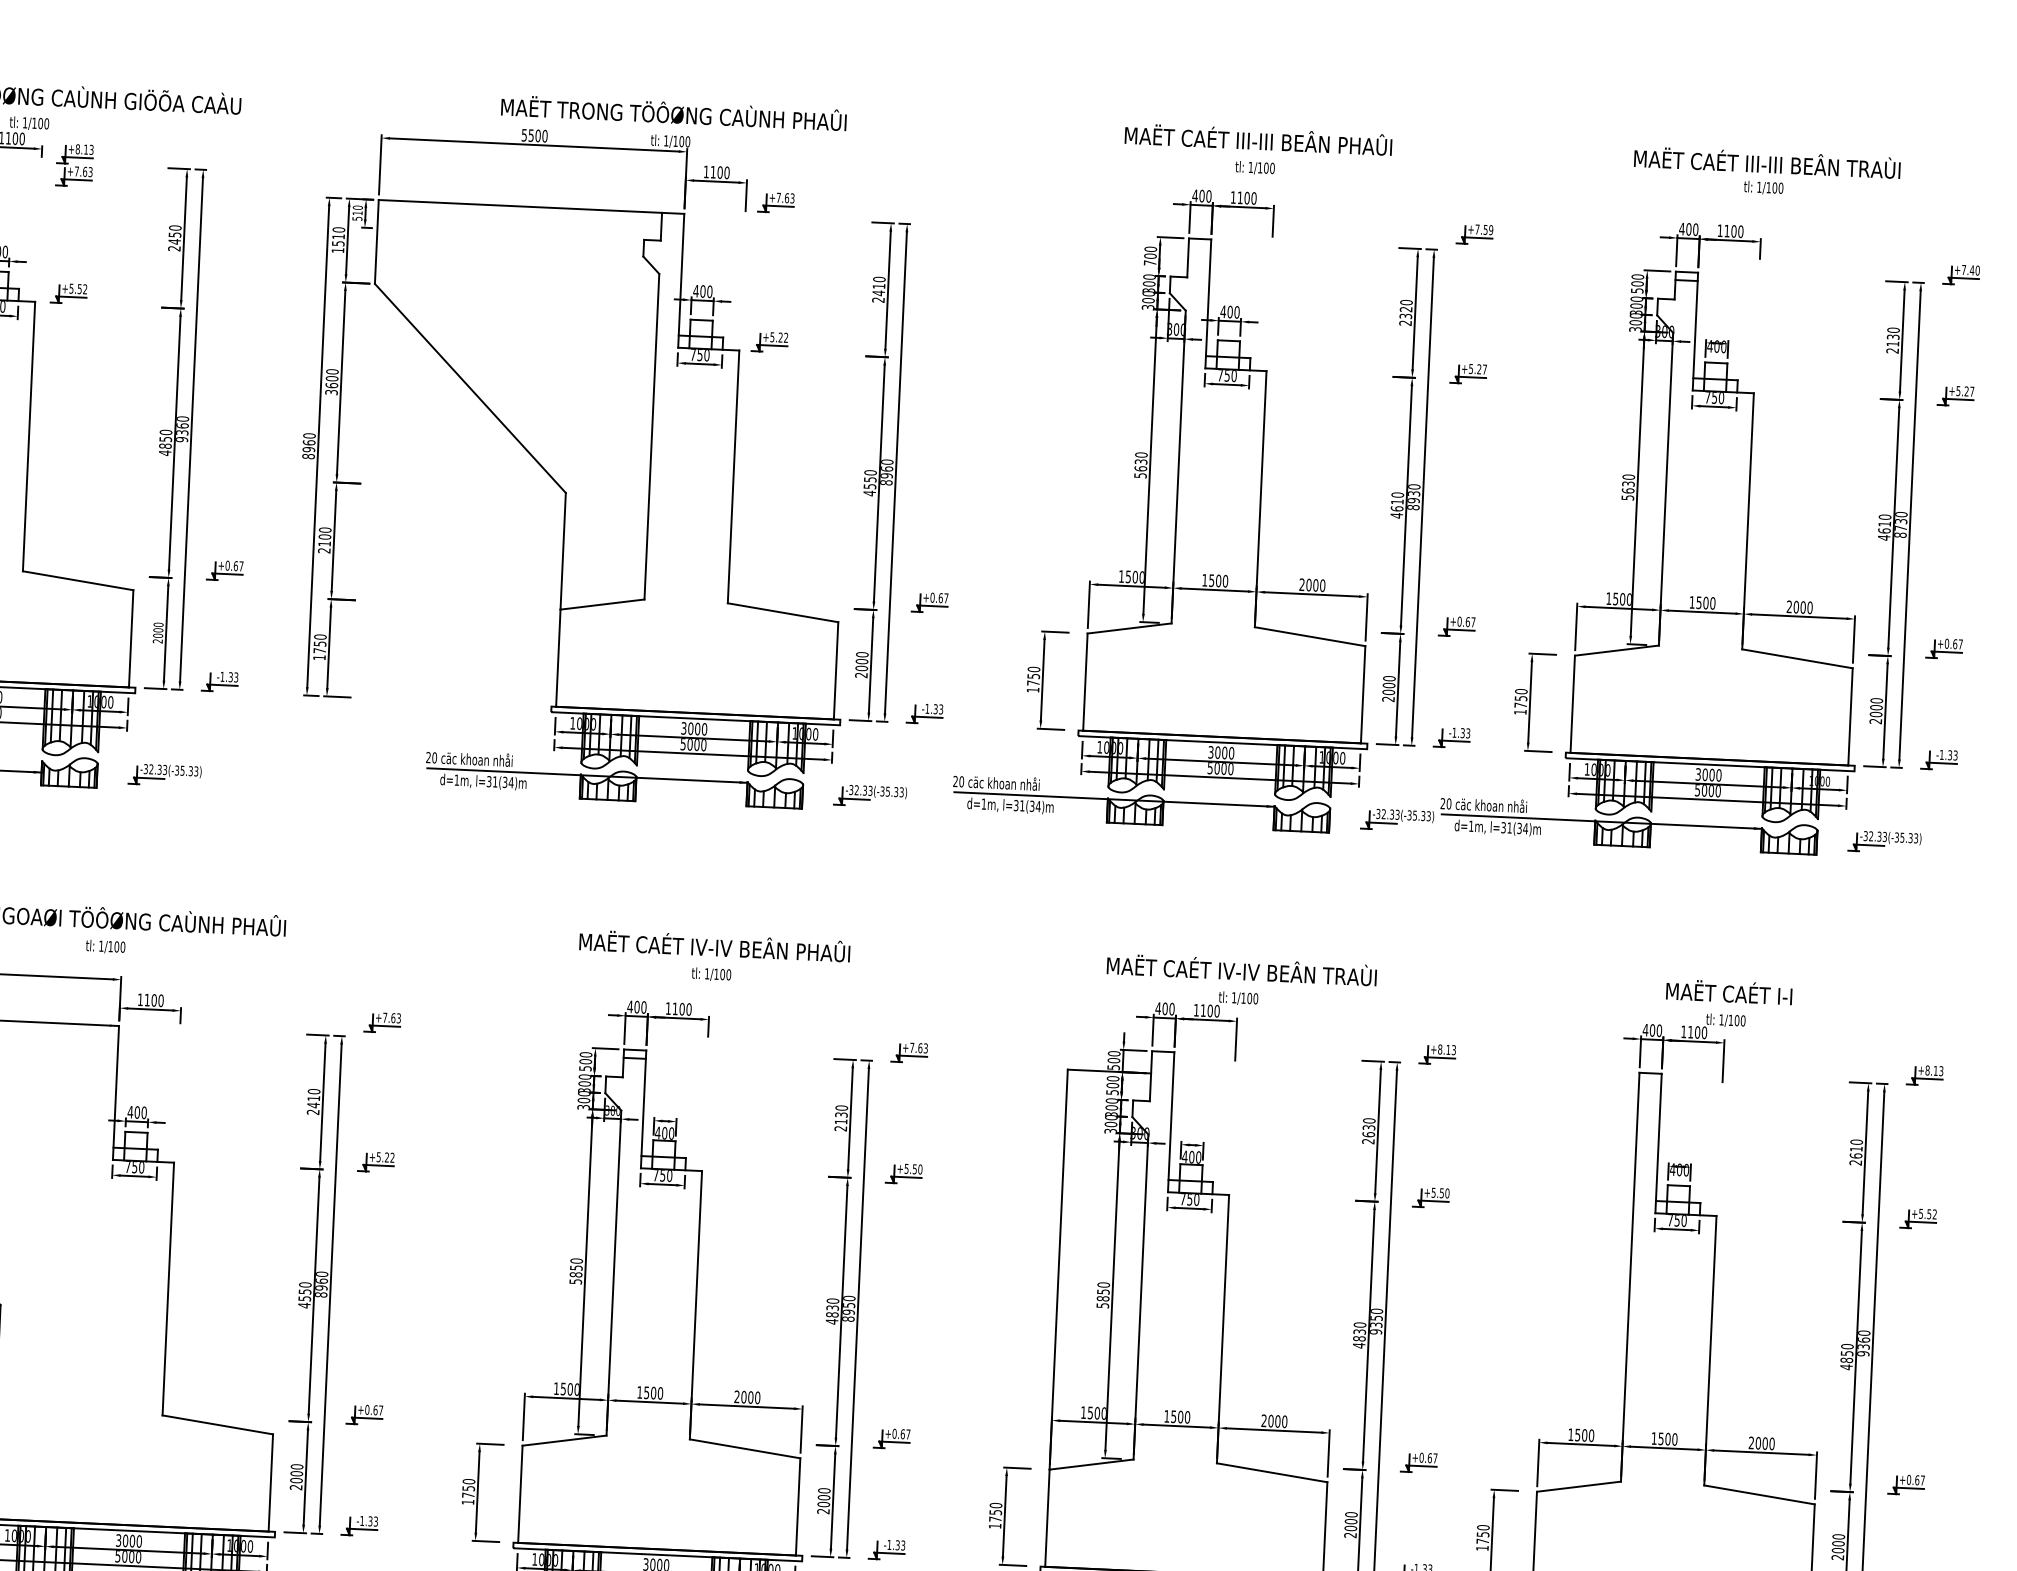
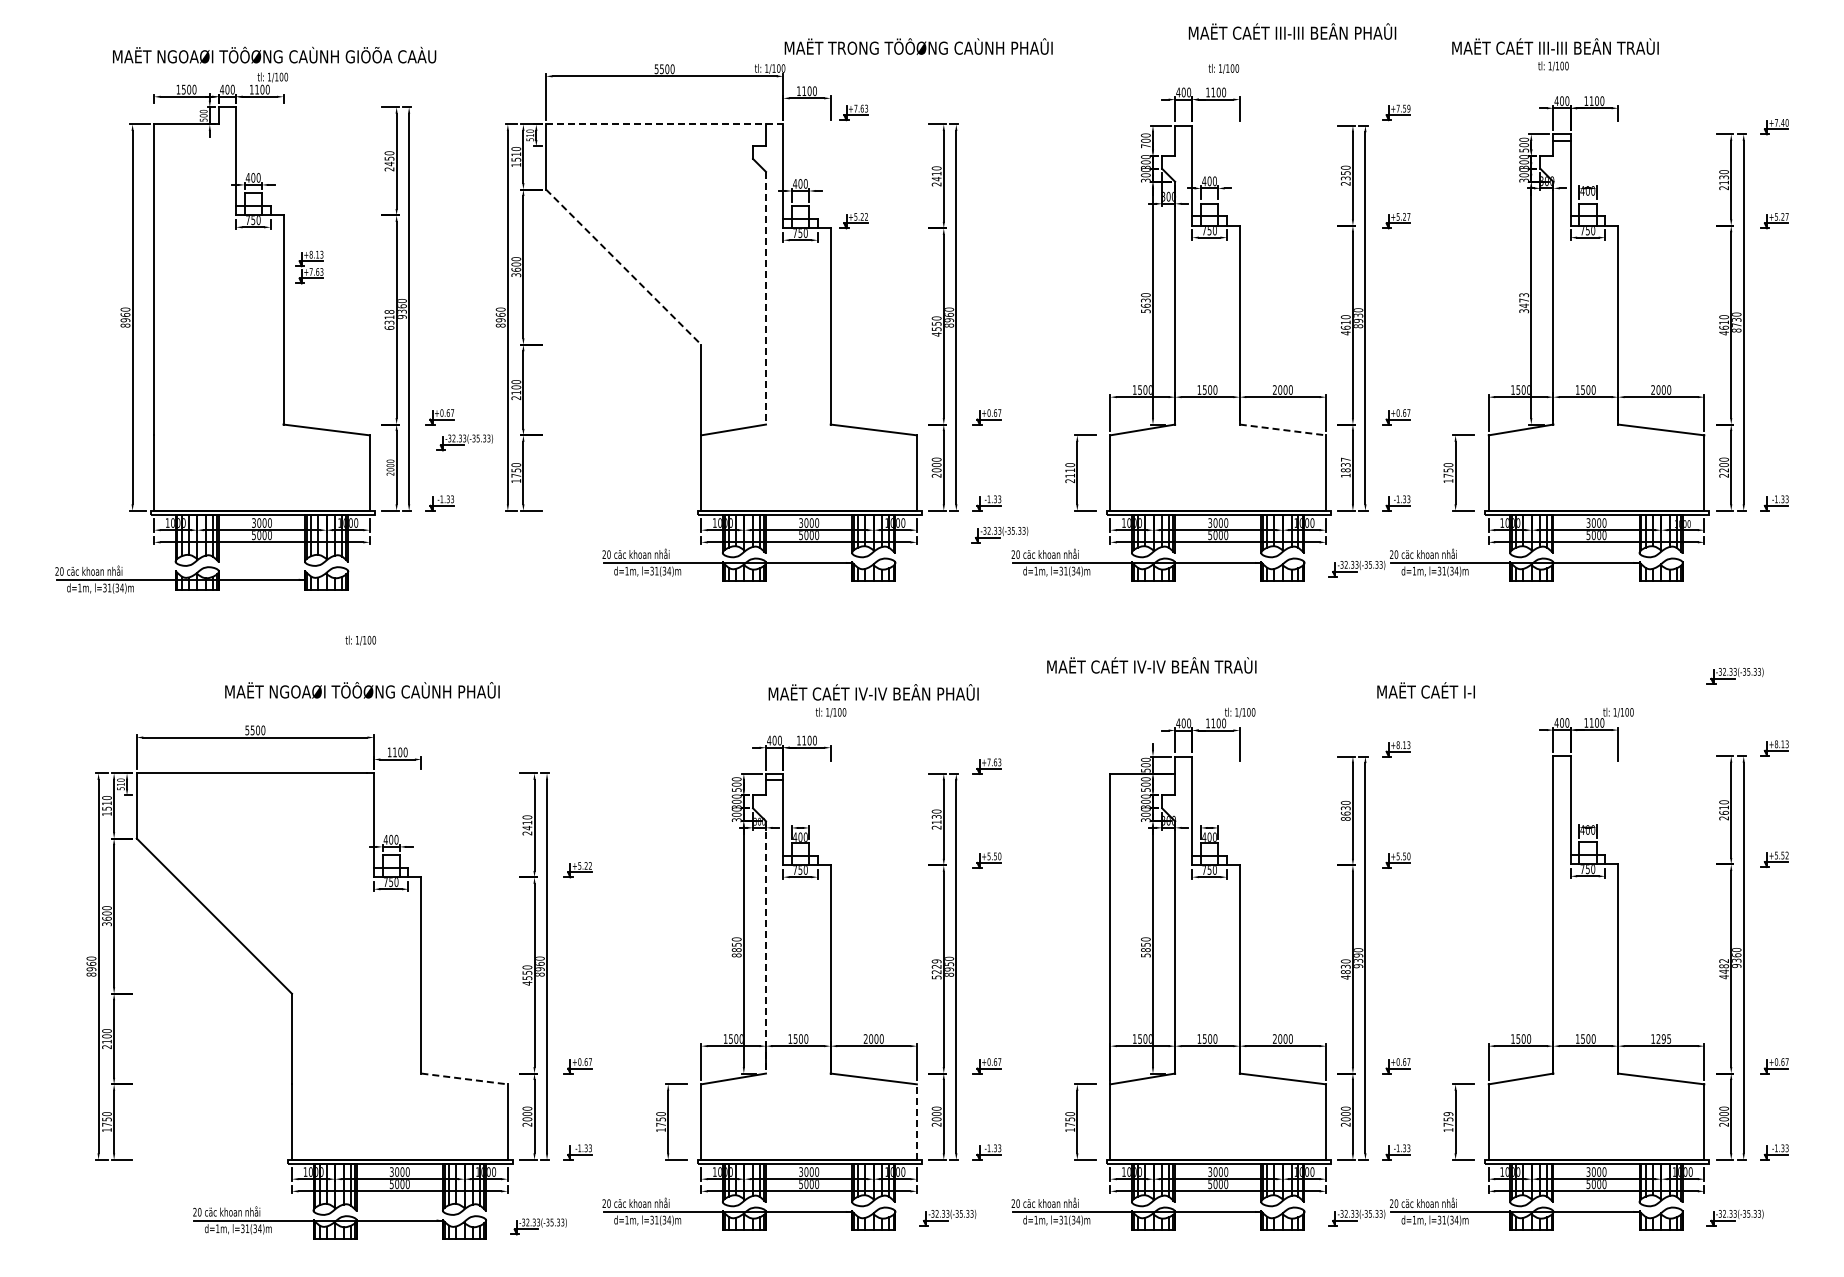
text: (673, 112) -> (918, 46), moved
text: (1258, 139) -> (1292, 31), moved
part: (74, 165) -> (309, 267), moved
text: (1766, 172) -> (1555, 54), moved
line: (531, 207) -> (664, 124), solid -> dashed
part: (69, 294) -> (309, 208), removed
text: (1405, 308) -> (1345, 172), 2320 -> 2350
line: (470, 388) -> (623, 267), solid -> dashed
line: (652, 437) -> (766, 298), solid -> dashed
text: (165, 443) -> (389, 320), 4850 -> 6318
text: (1628, 486) -> (1524, 302), 5630 -> 3473
line: (1310, 637) -> (1283, 430), solid -> dashed
part: (1944, 649) -> (1774, 417), removed
text: (1033, 682) -> (1070, 475), 1750 -> 2110
text: (1388, 688) -> (1345, 467), 2000 -> 1837
text: (1876, 714) -> (1724, 470), 2000 -> 2200
part: (164, 775) -> (464, 442), moved
part: (869, 795) -> (999, 534), moved
part: (1883, 841) -> (1734, 675), moved
text: (714, 945) -> (873, 692), moved
text: (105, 946) -> (360, 640), moved
text: (1241, 969) -> (1151, 665), moved
text: (1728, 992) -> (1425, 690), moved
part: (381, 1022) -> (577, 761), removed
text: (1368, 1140) -> (1345, 818), 2630 -> 8630
line: (614, 1273) -> (766, 947), solid -> dashed
text: (575, 1281) -> (736, 955), 5850 -> 8850
text: (832, 1311) -> (936, 969), 4830 -> 5229
text: (1376, 1318) -> (1358, 955), 9350 -> 9390
text: (1847, 1353) -> (1724, 966), 4850 -> 4482
line: (219, 1425) -> (465, 1079), solid -> dashed
text: (1762, 1442) -> (1661, 1038), 2000 -> 1295
line: (797, 1507) -> (916, 1122), solid -> dashed
text: (1483, 1528) -> (1448, 1114), 1750 -> 1759

